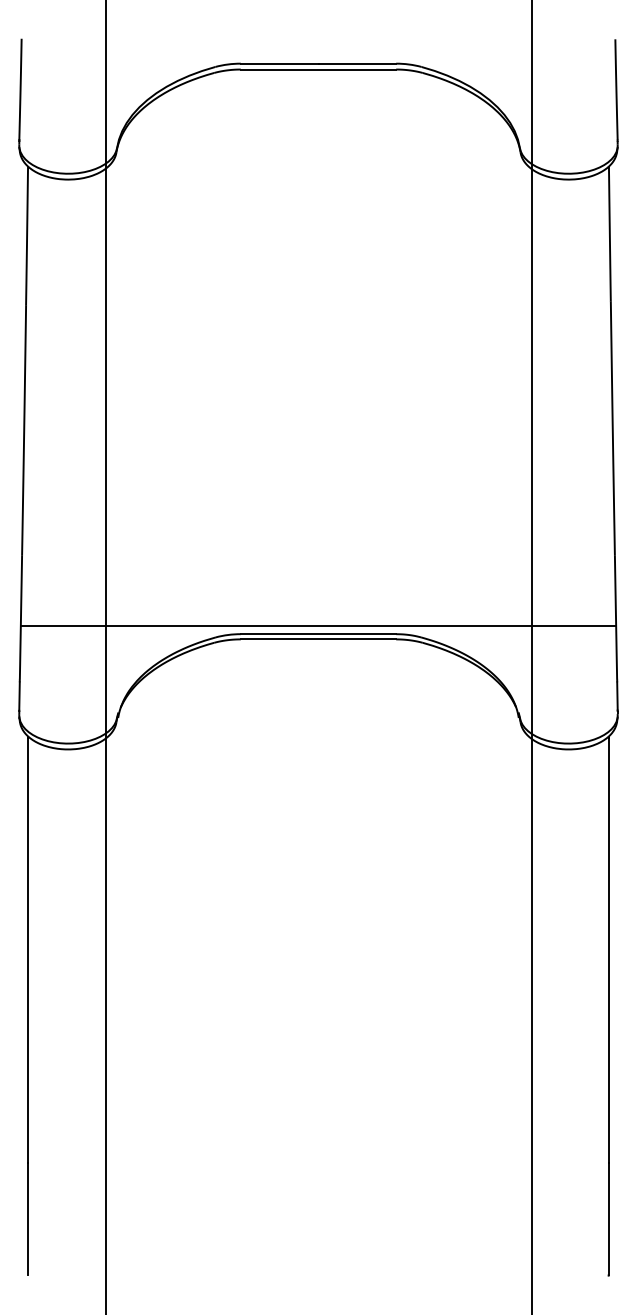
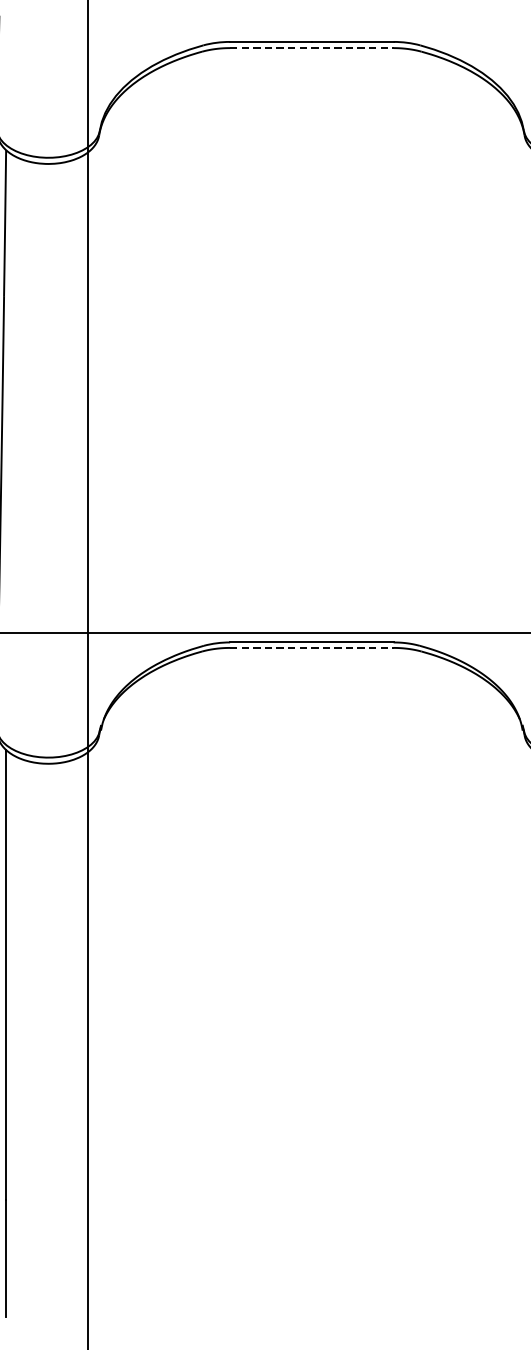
line: (318, 69) -> (311, 48), solid -> dashed
line: (318, 639) -> (311, 648), solid -> dashed

